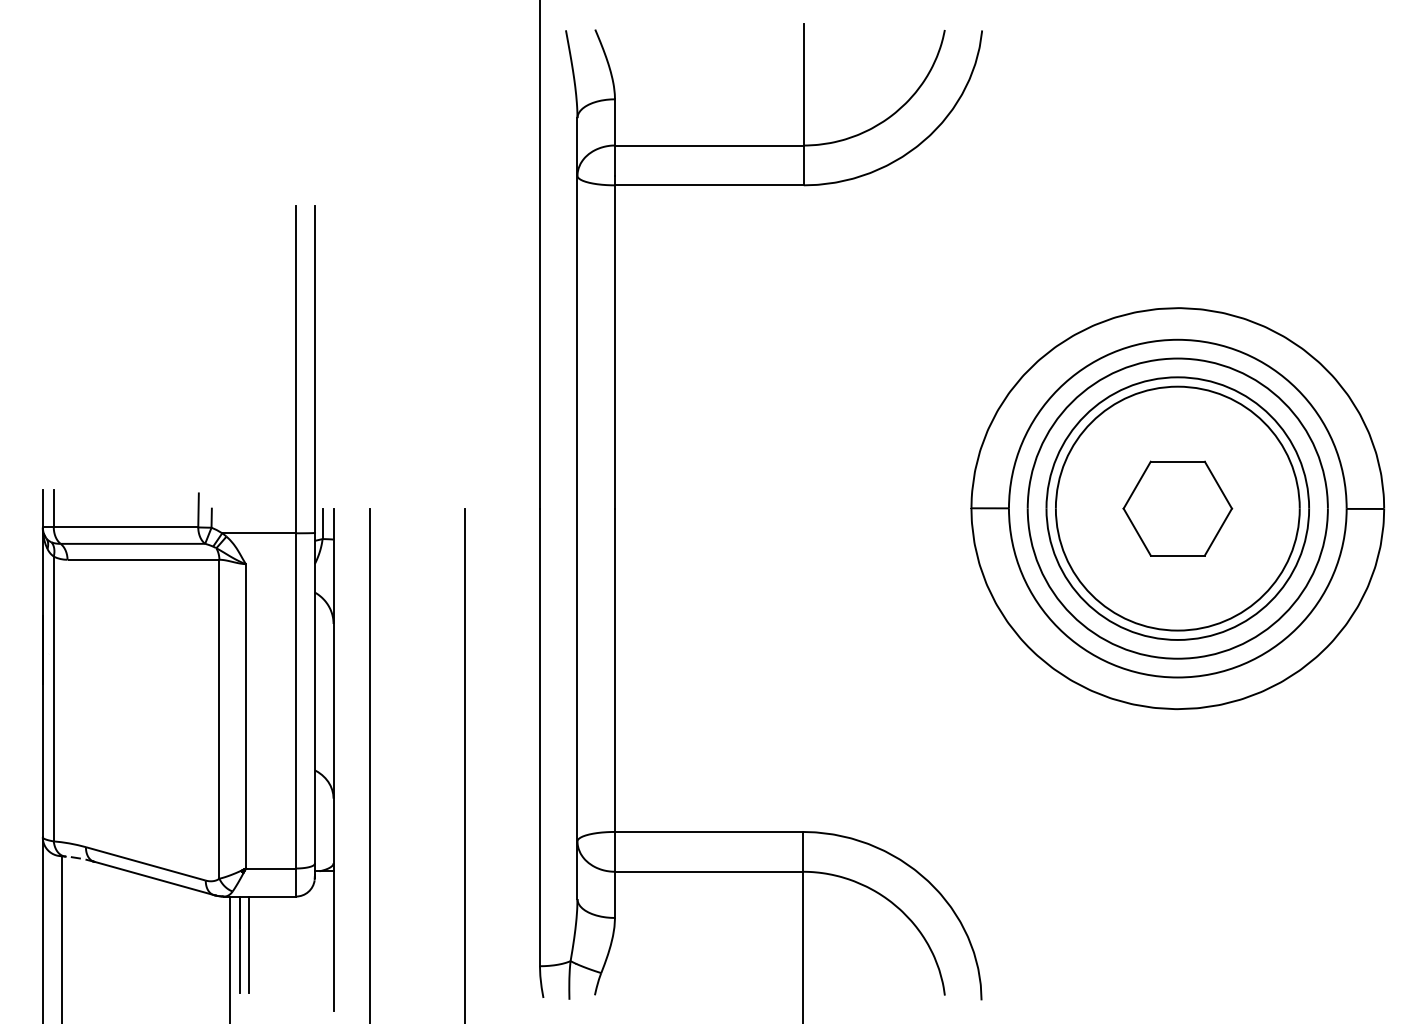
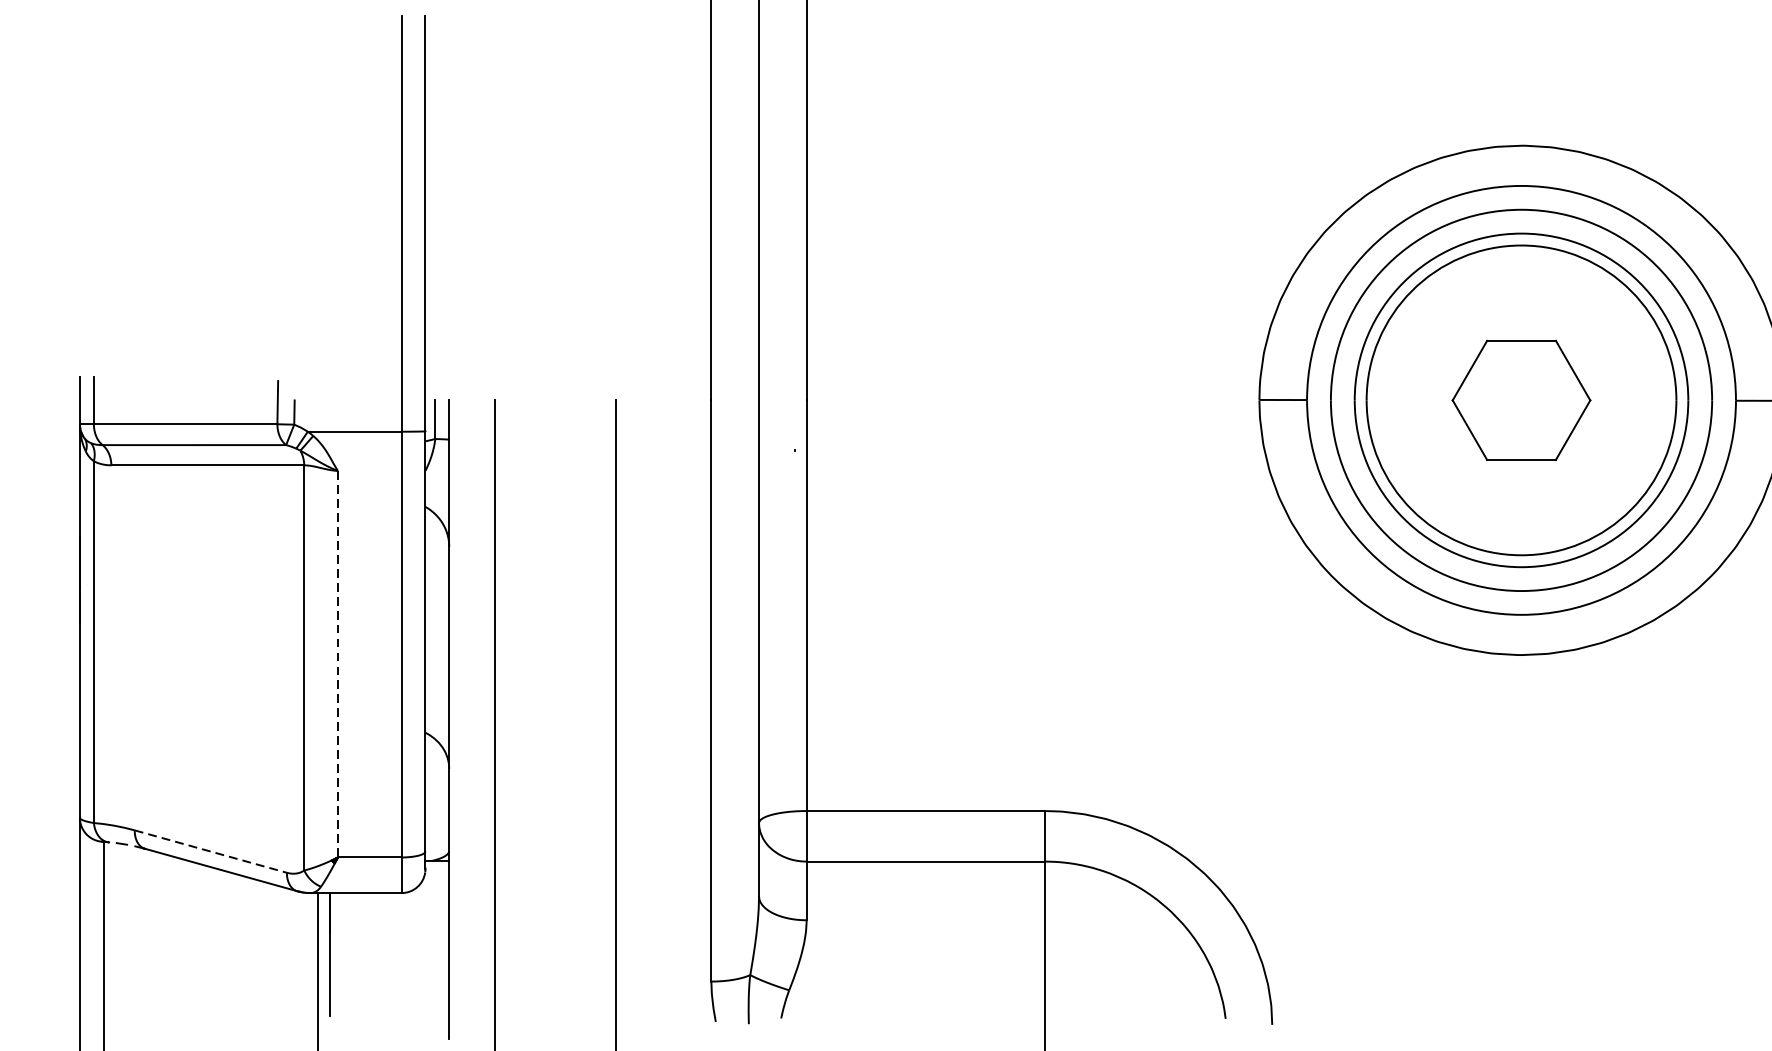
line: (245, 716) -> (337, 664), solid -> dashed
line: (145, 863) -> (210, 851), solid -> dashed
line: (249, 944) -> (342, 953), removed

